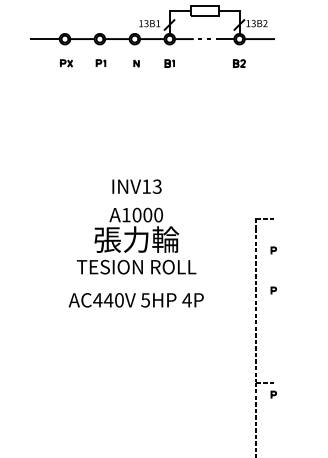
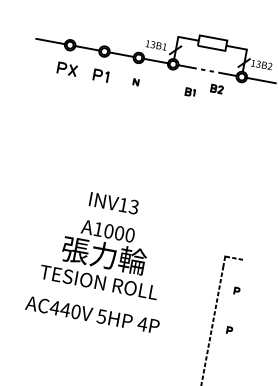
part: (100, 62) -> (100, 74), size x1.6
part: (66, 63) -> (67, 69), size x1.6
part: (169, 63) -> (190, 92), moved
part: (239, 63) -> (217, 89), moved

